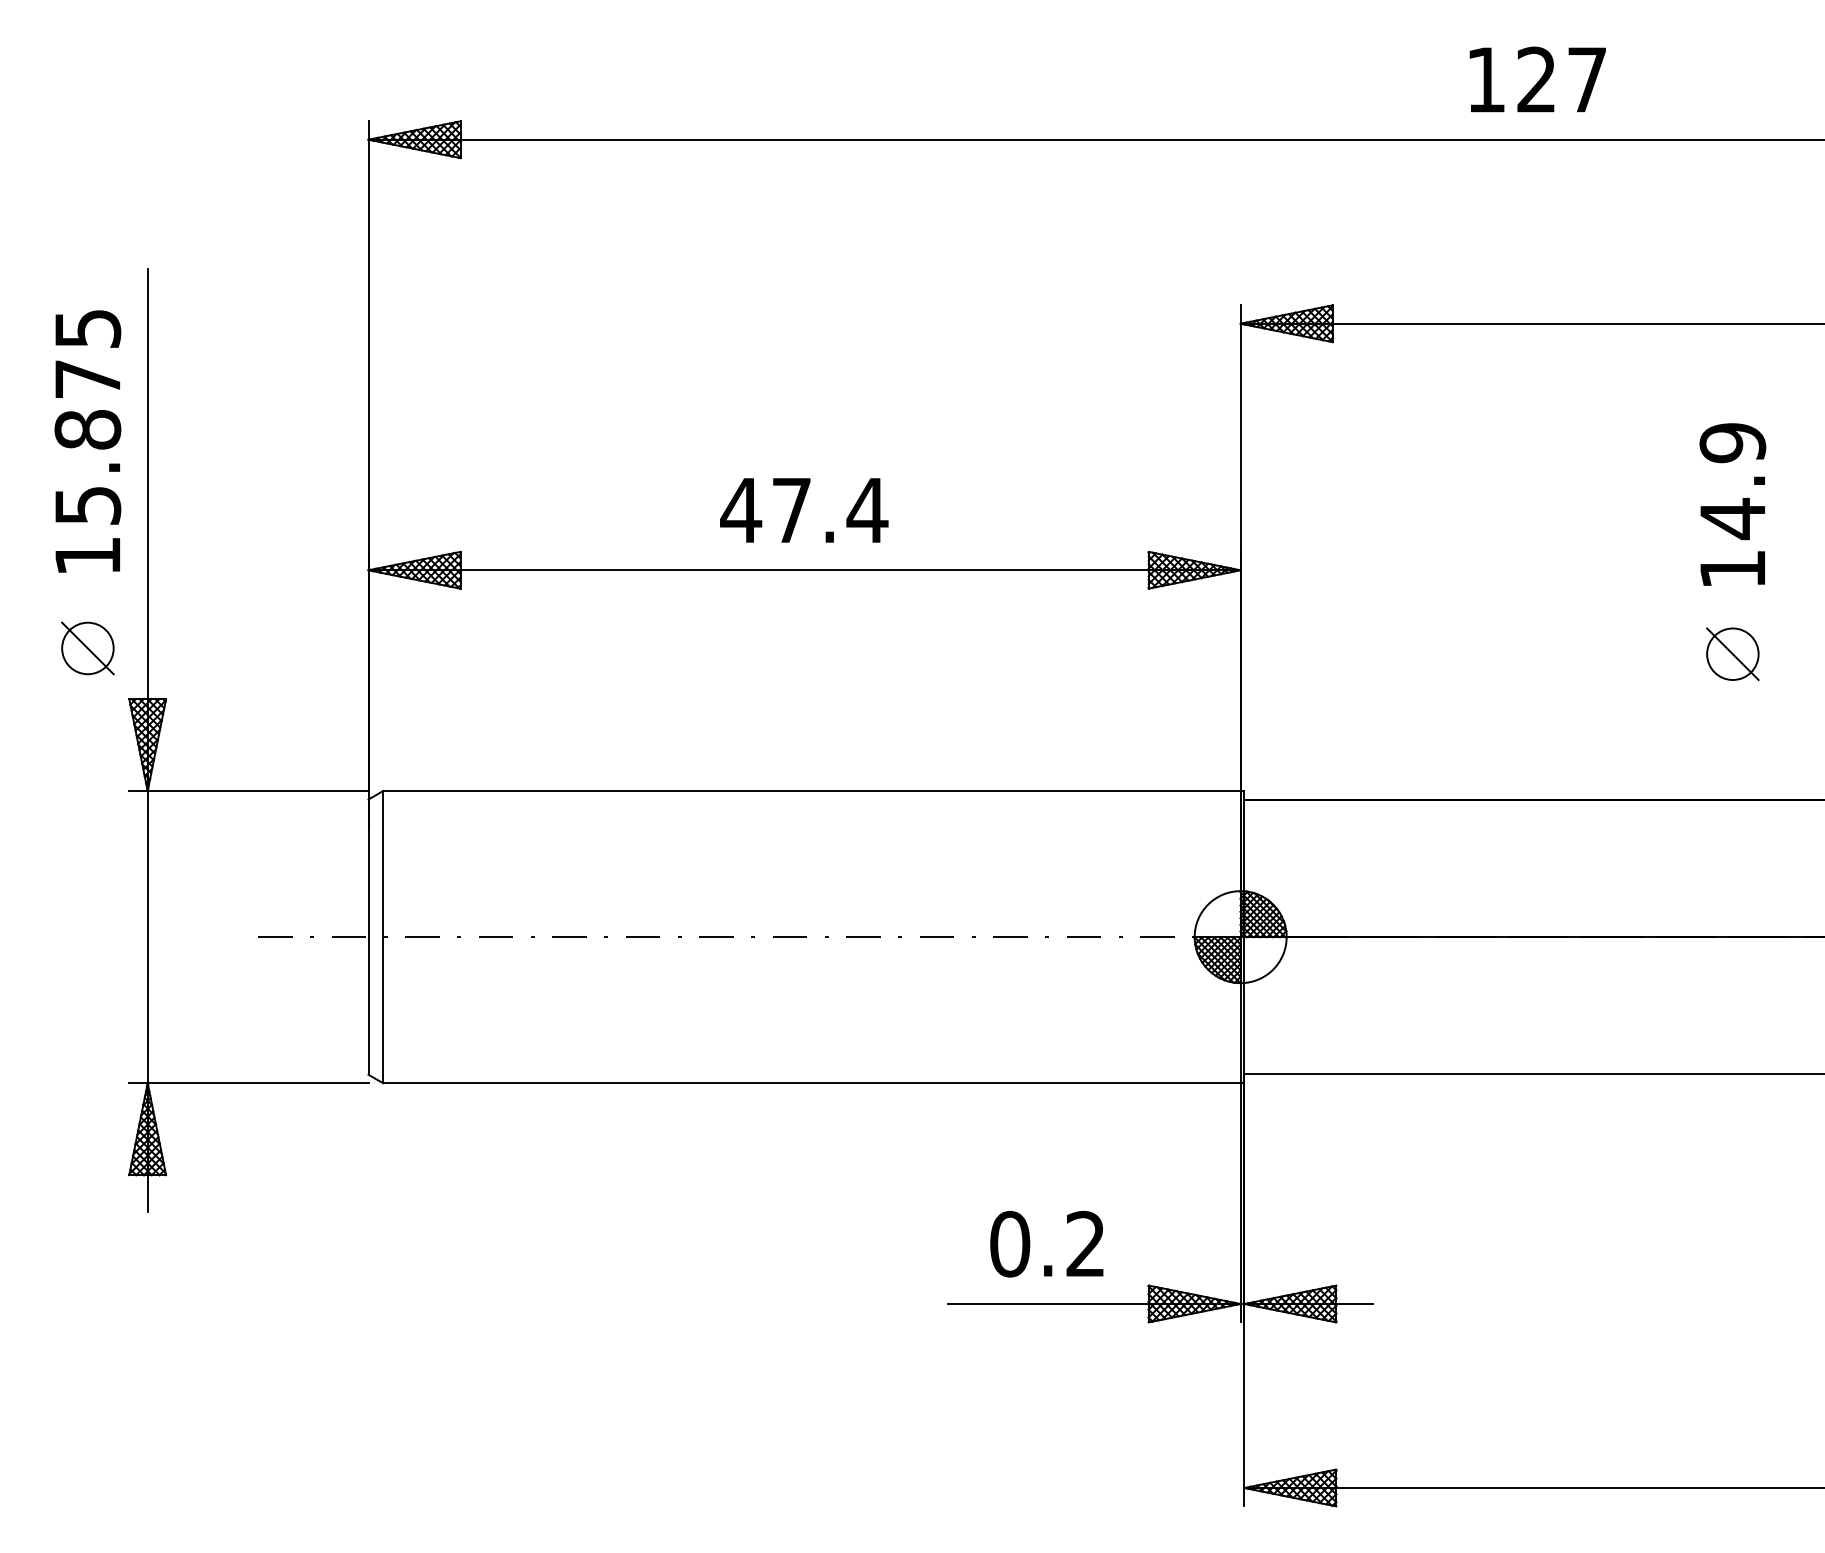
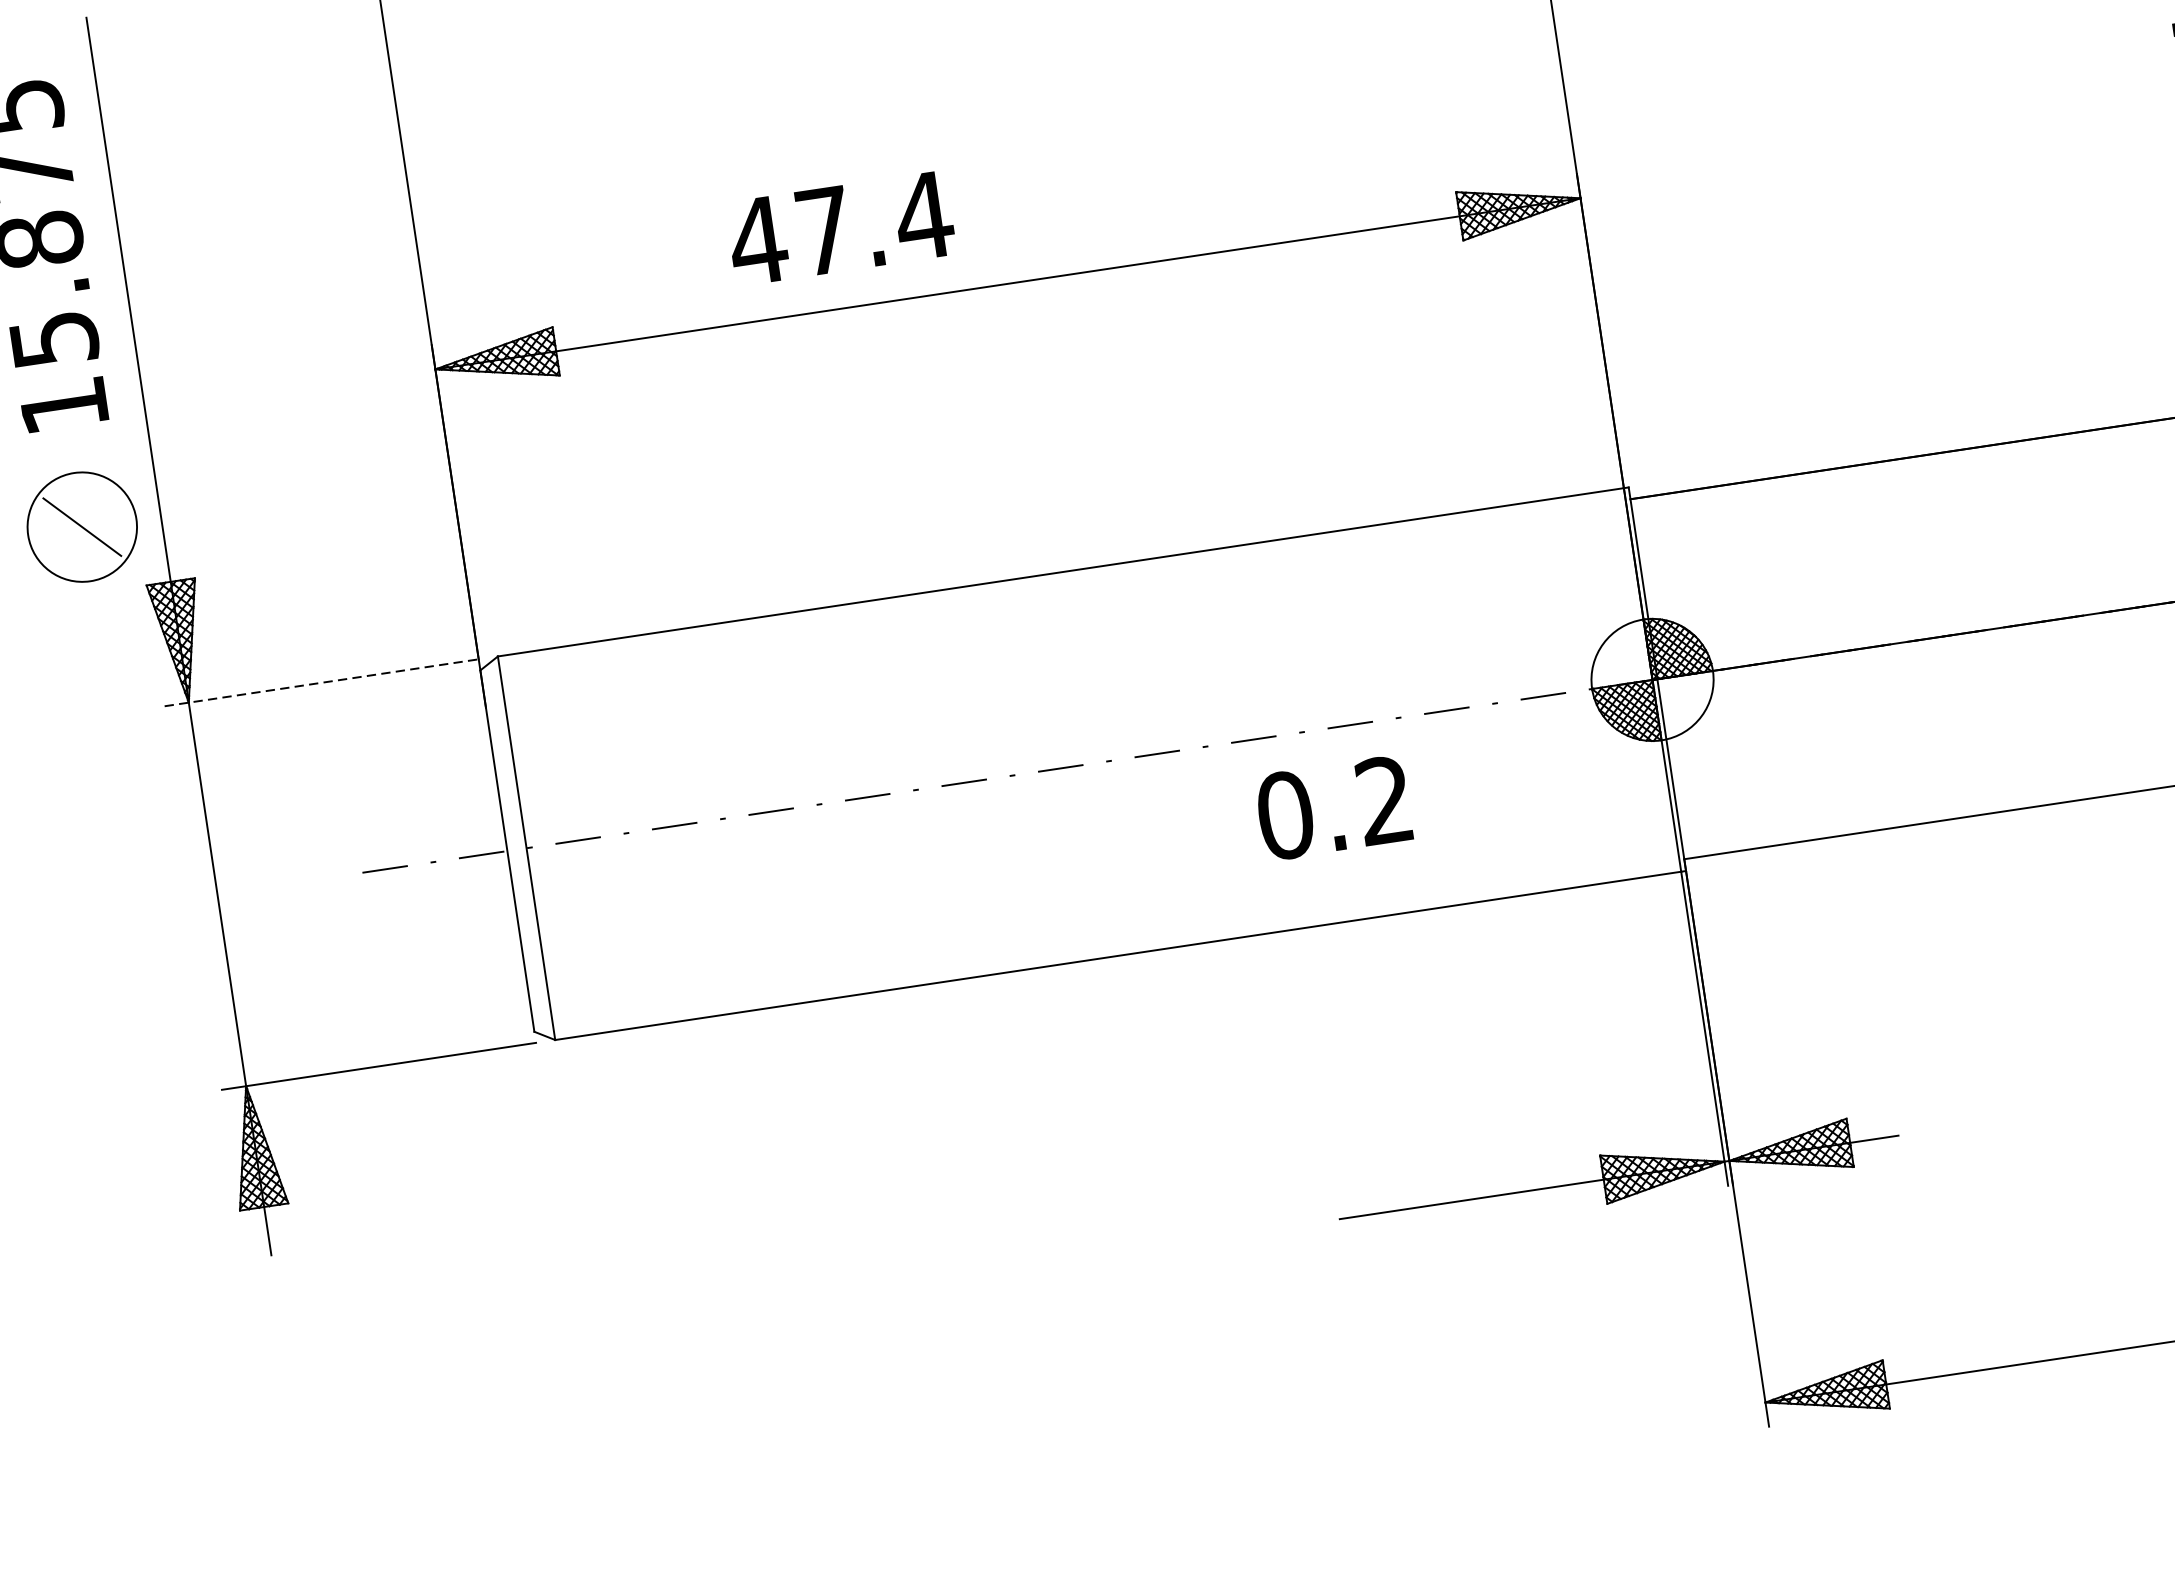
text: (804, 510) -> (841, 228), moved
circle: (87, 648) -> (81, 527), size x1.6
line: (248, 791) -> (321, 683), solid -> dashed
text: (1046, 1243) -> (1333, 807), moved

